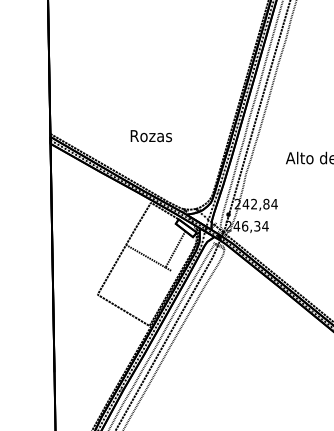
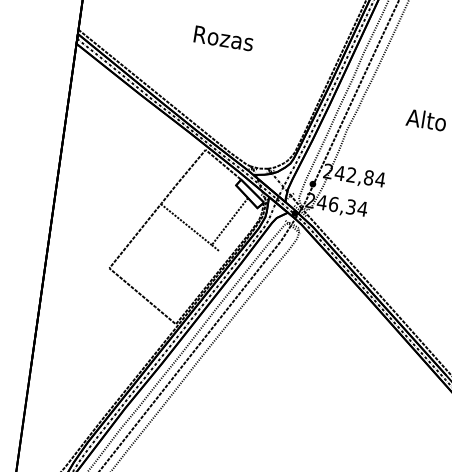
text: (150, 136) -> (222, 38), moved

